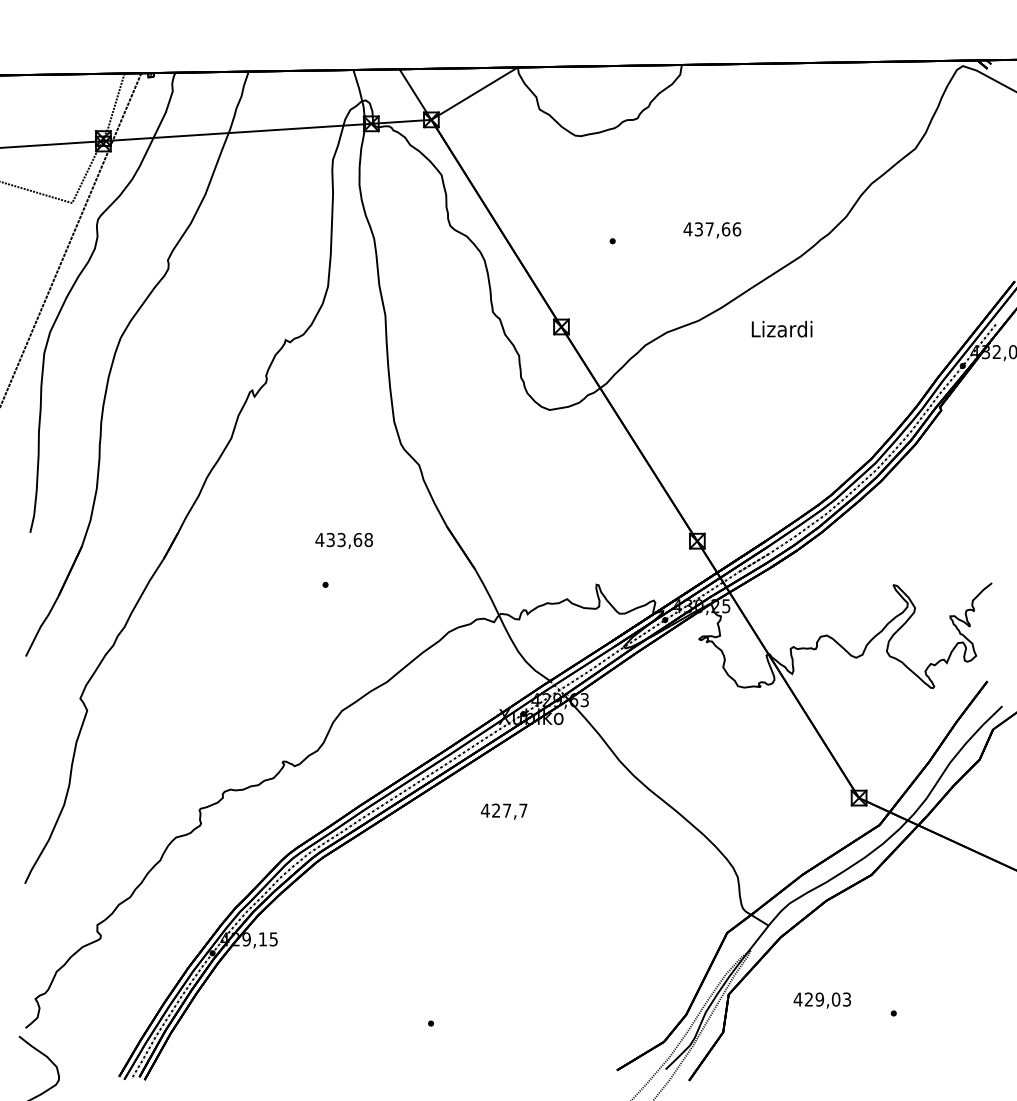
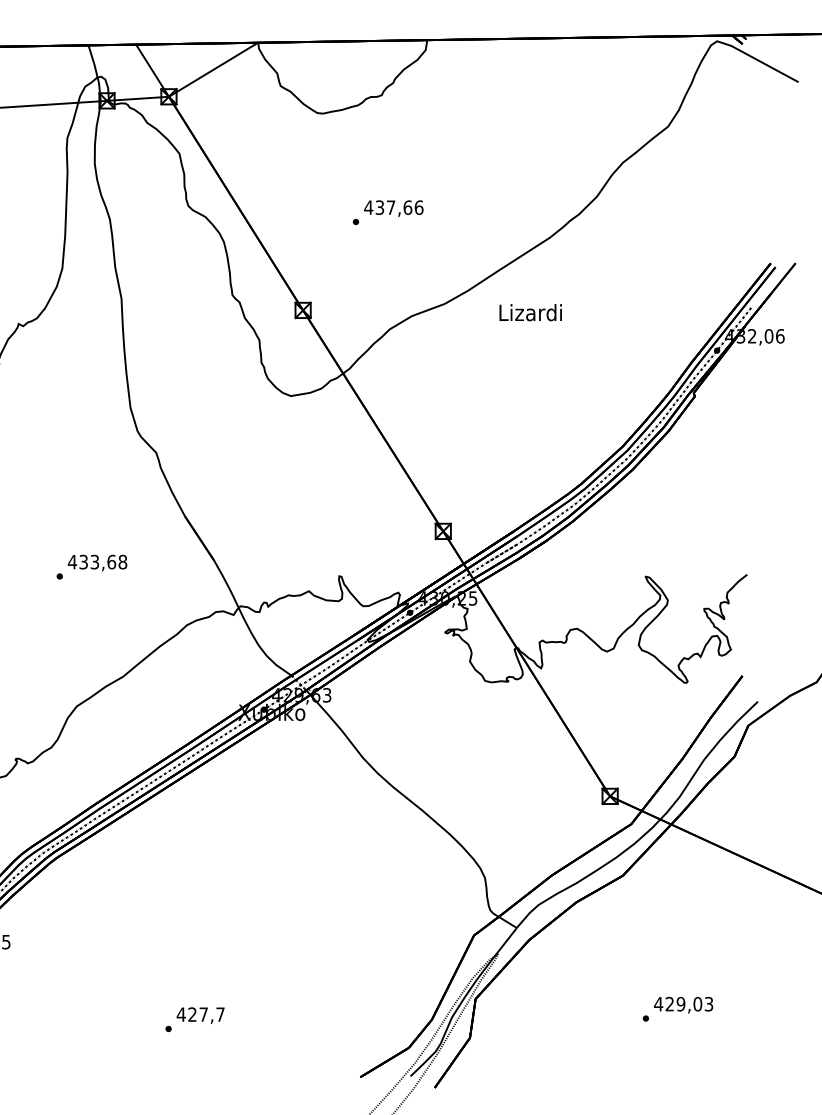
text: (712, 230) -> (393, 208), moved
text: (343, 540) -> (96, 562), moved
text: (503, 811) -> (200, 1015), moved
text: (821, 1000) -> (682, 1005), moved

